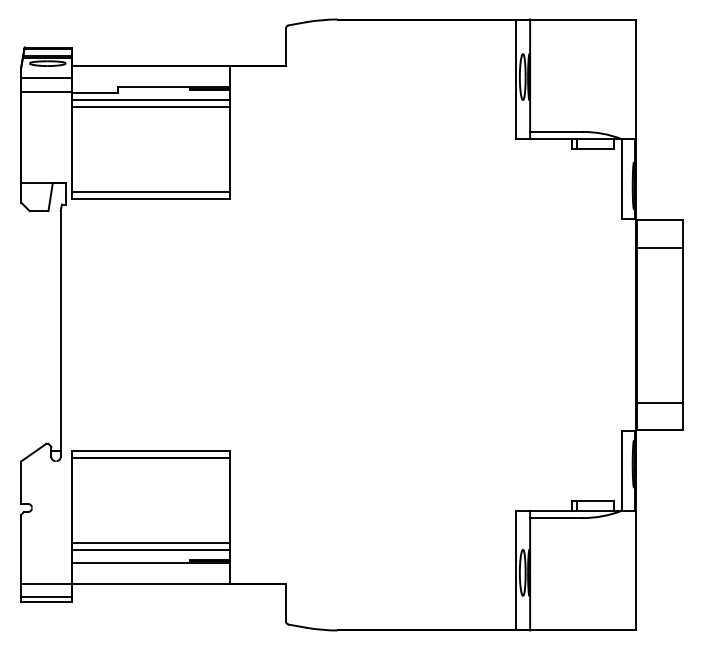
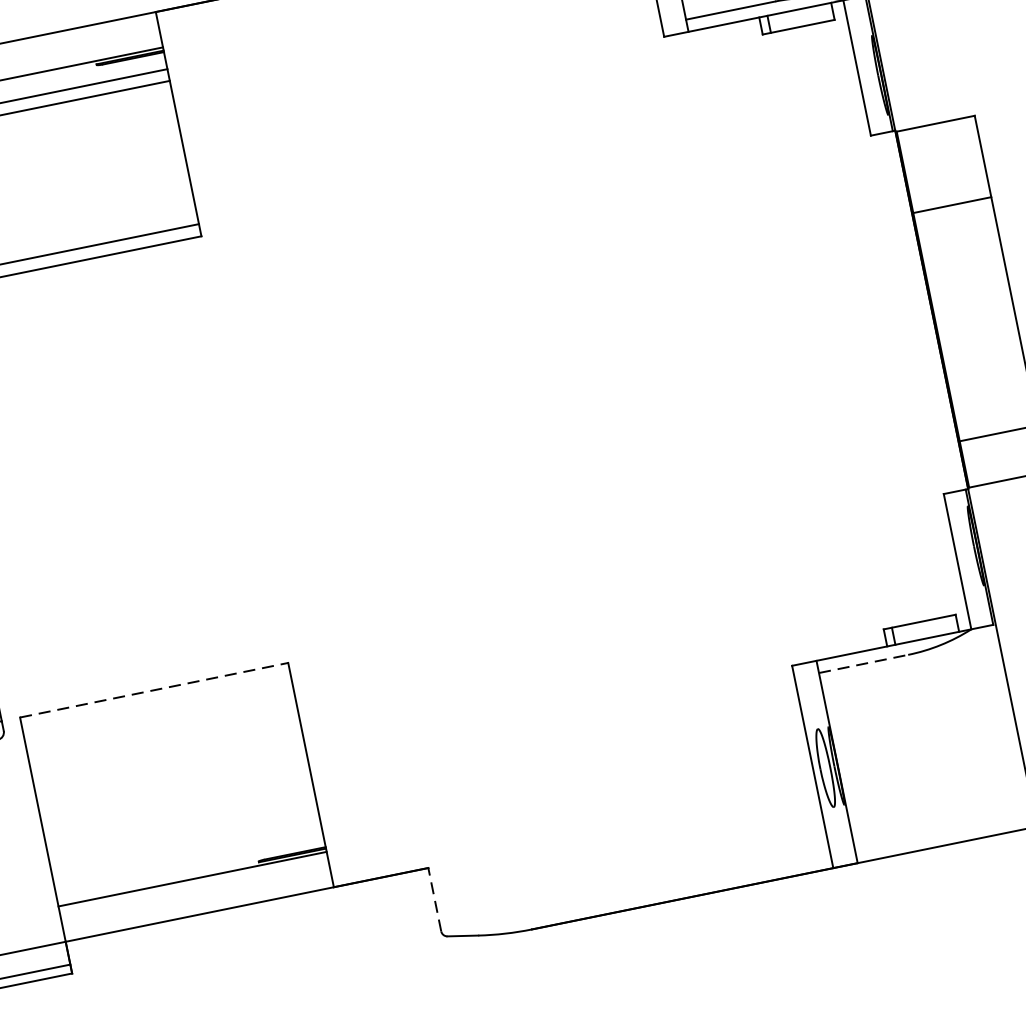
line: (659, 247) -> (951, 204), moved
line: (151, 451) -> (155, 690), solid -> dashed
line: (150, 458) -> (156, 702), removed
line: (556, 518) -> (863, 664), solid -> dashed
line: (150, 542) -> (185, 845), removed
line: (150, 549) -> (187, 856), removed
line: (285, 602) -> (434, 900), solid -> dashed

